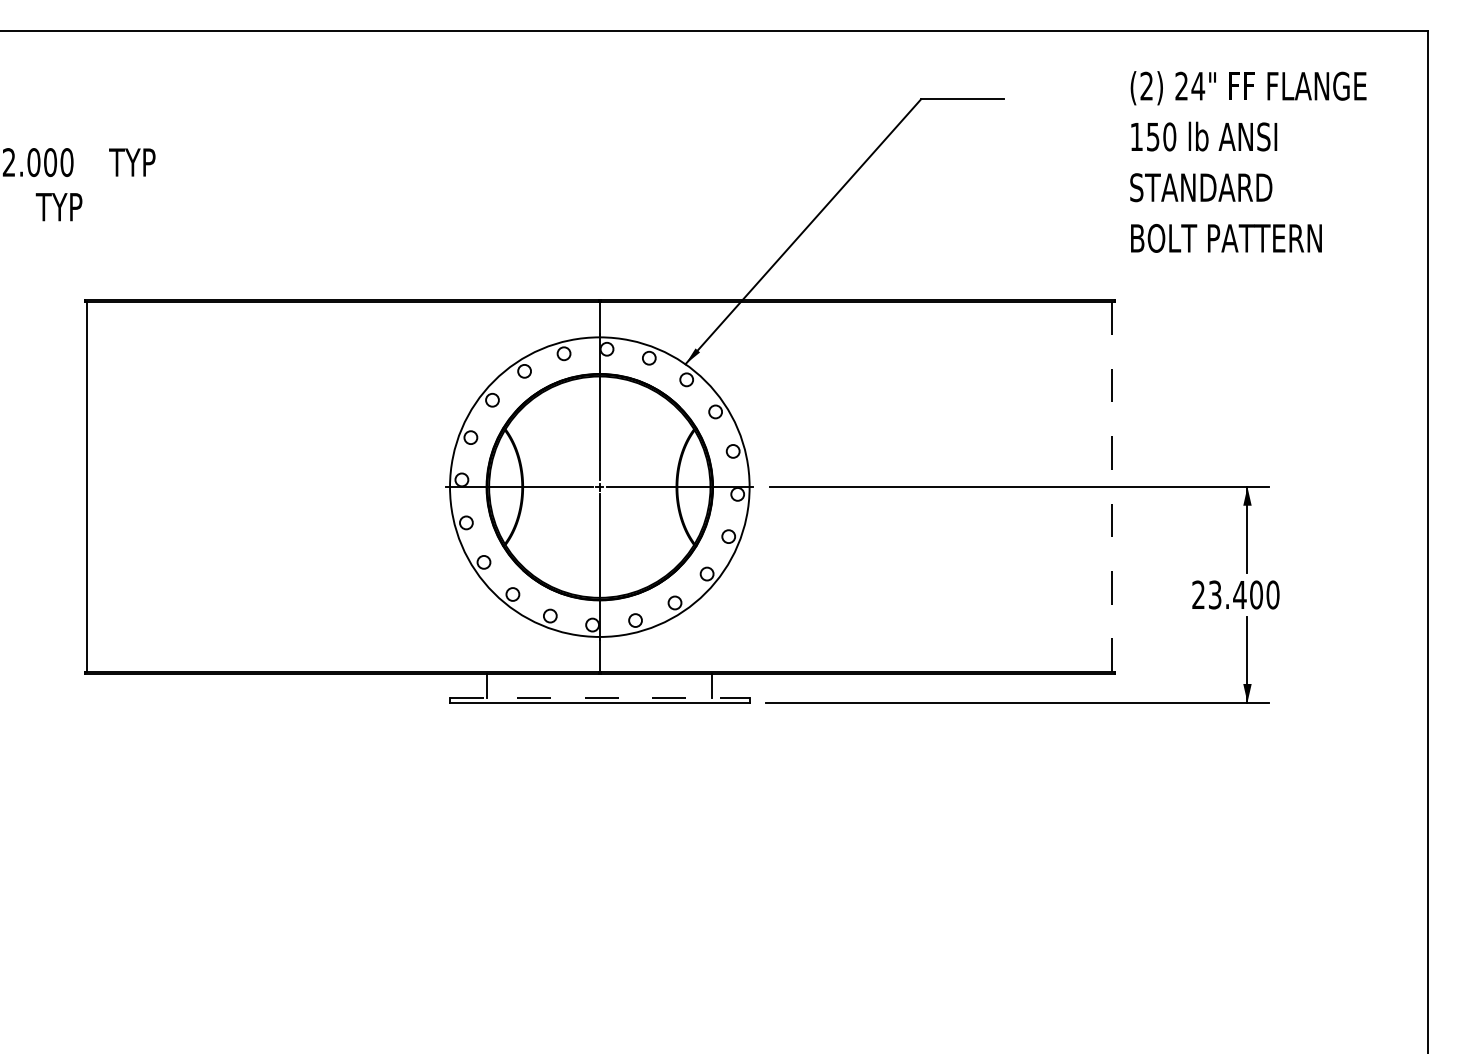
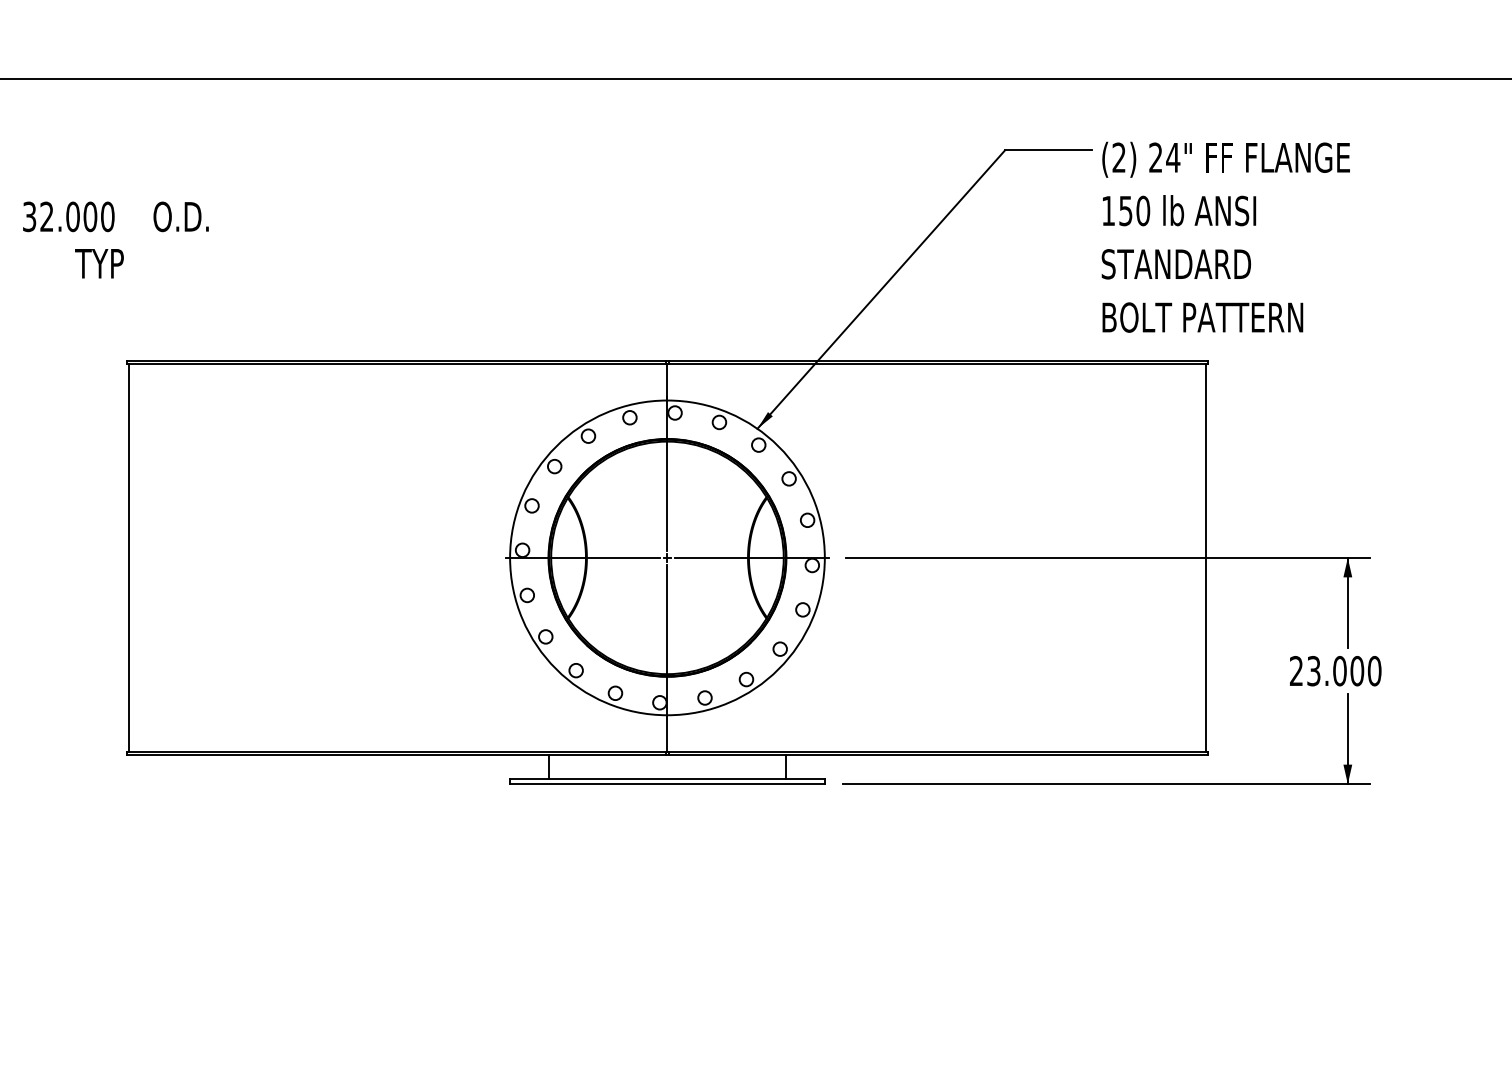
text: (1248, 161) -> (1226, 236), moved
text: (136, 162) -> (180, 216), TYP -> O.D.
line: (1112, 487) -> (1206, 558), dashed -> solid
text: (1239, 594) -> (1339, 670), 23.400 -> 23.000
line: (599, 697) -> (667, 778), dashed -> solid

